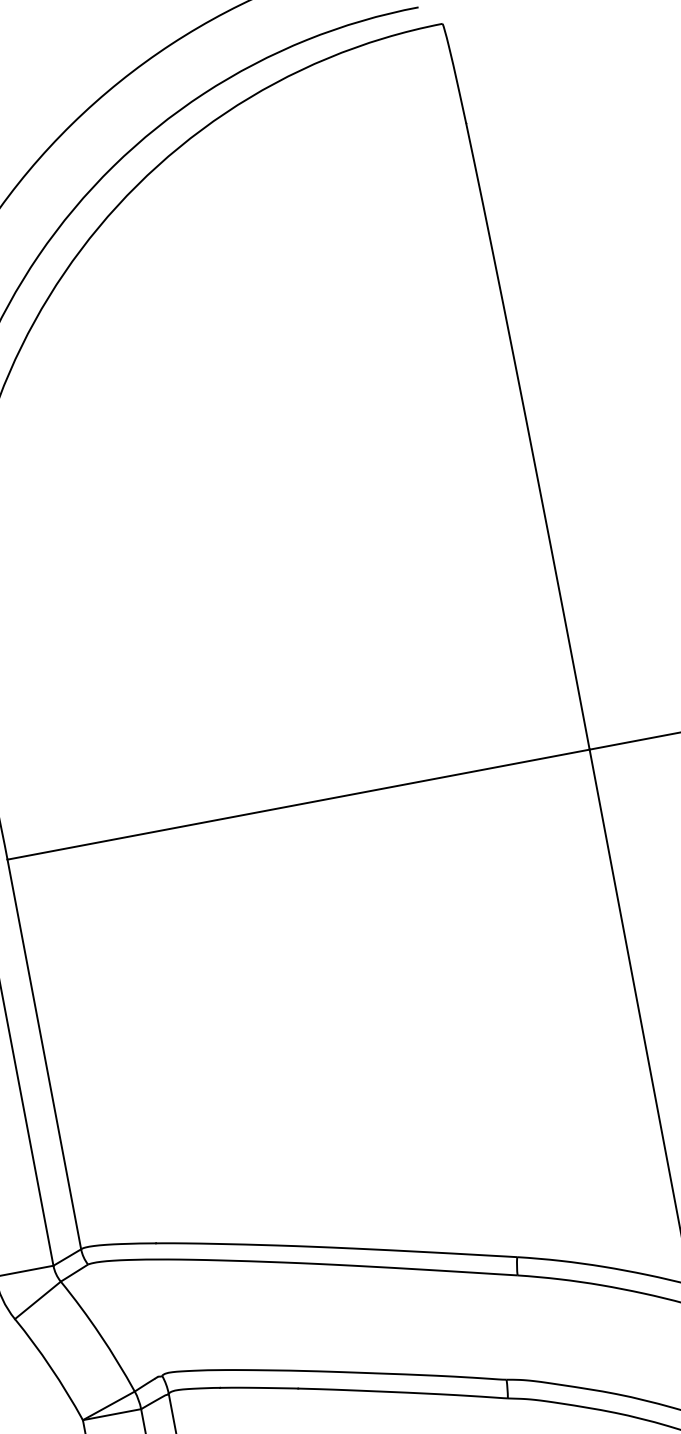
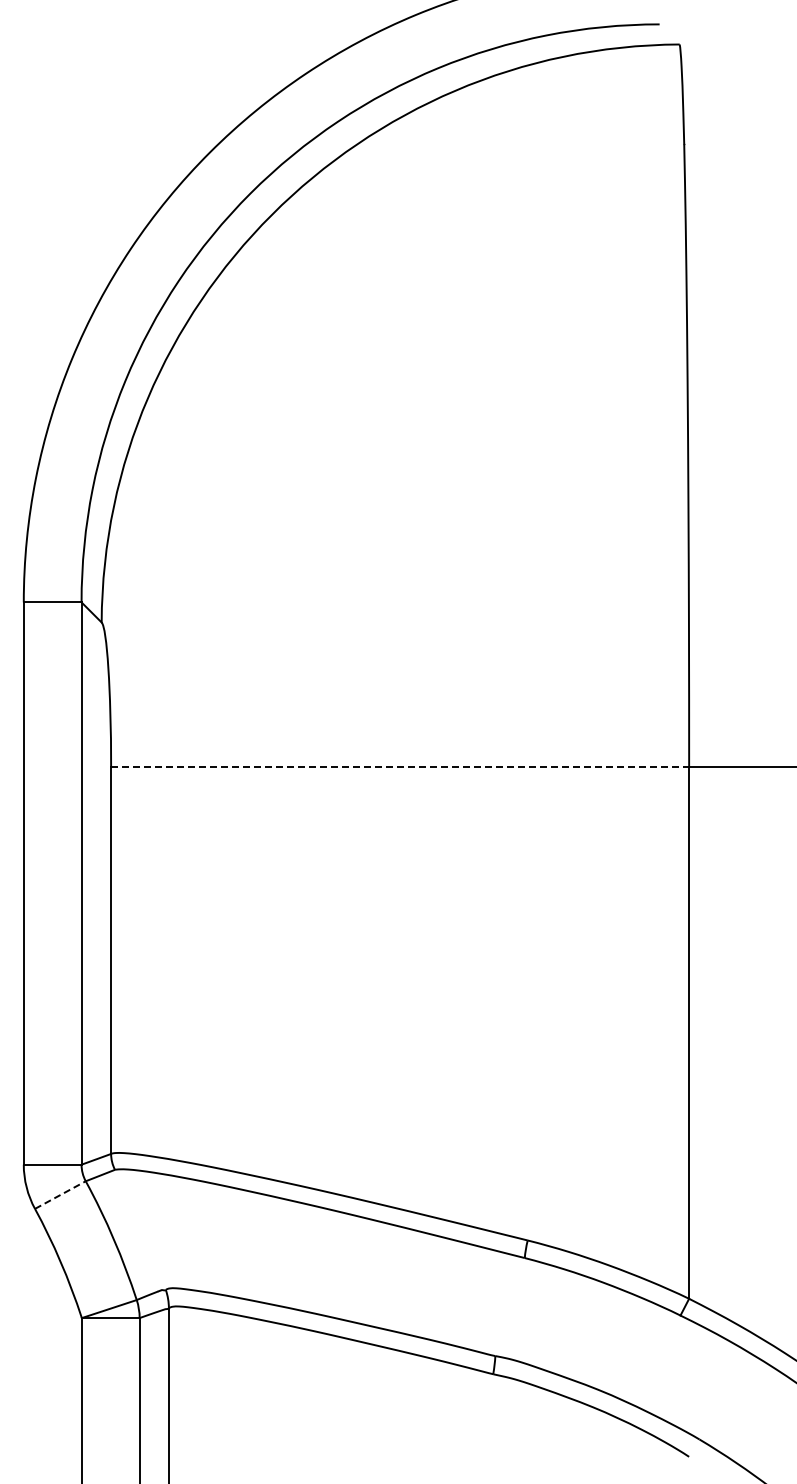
line: (299, 805) -> (400, 767), solid -> dashed
line: (38, 1300) -> (60, 1195), solid -> dashed

